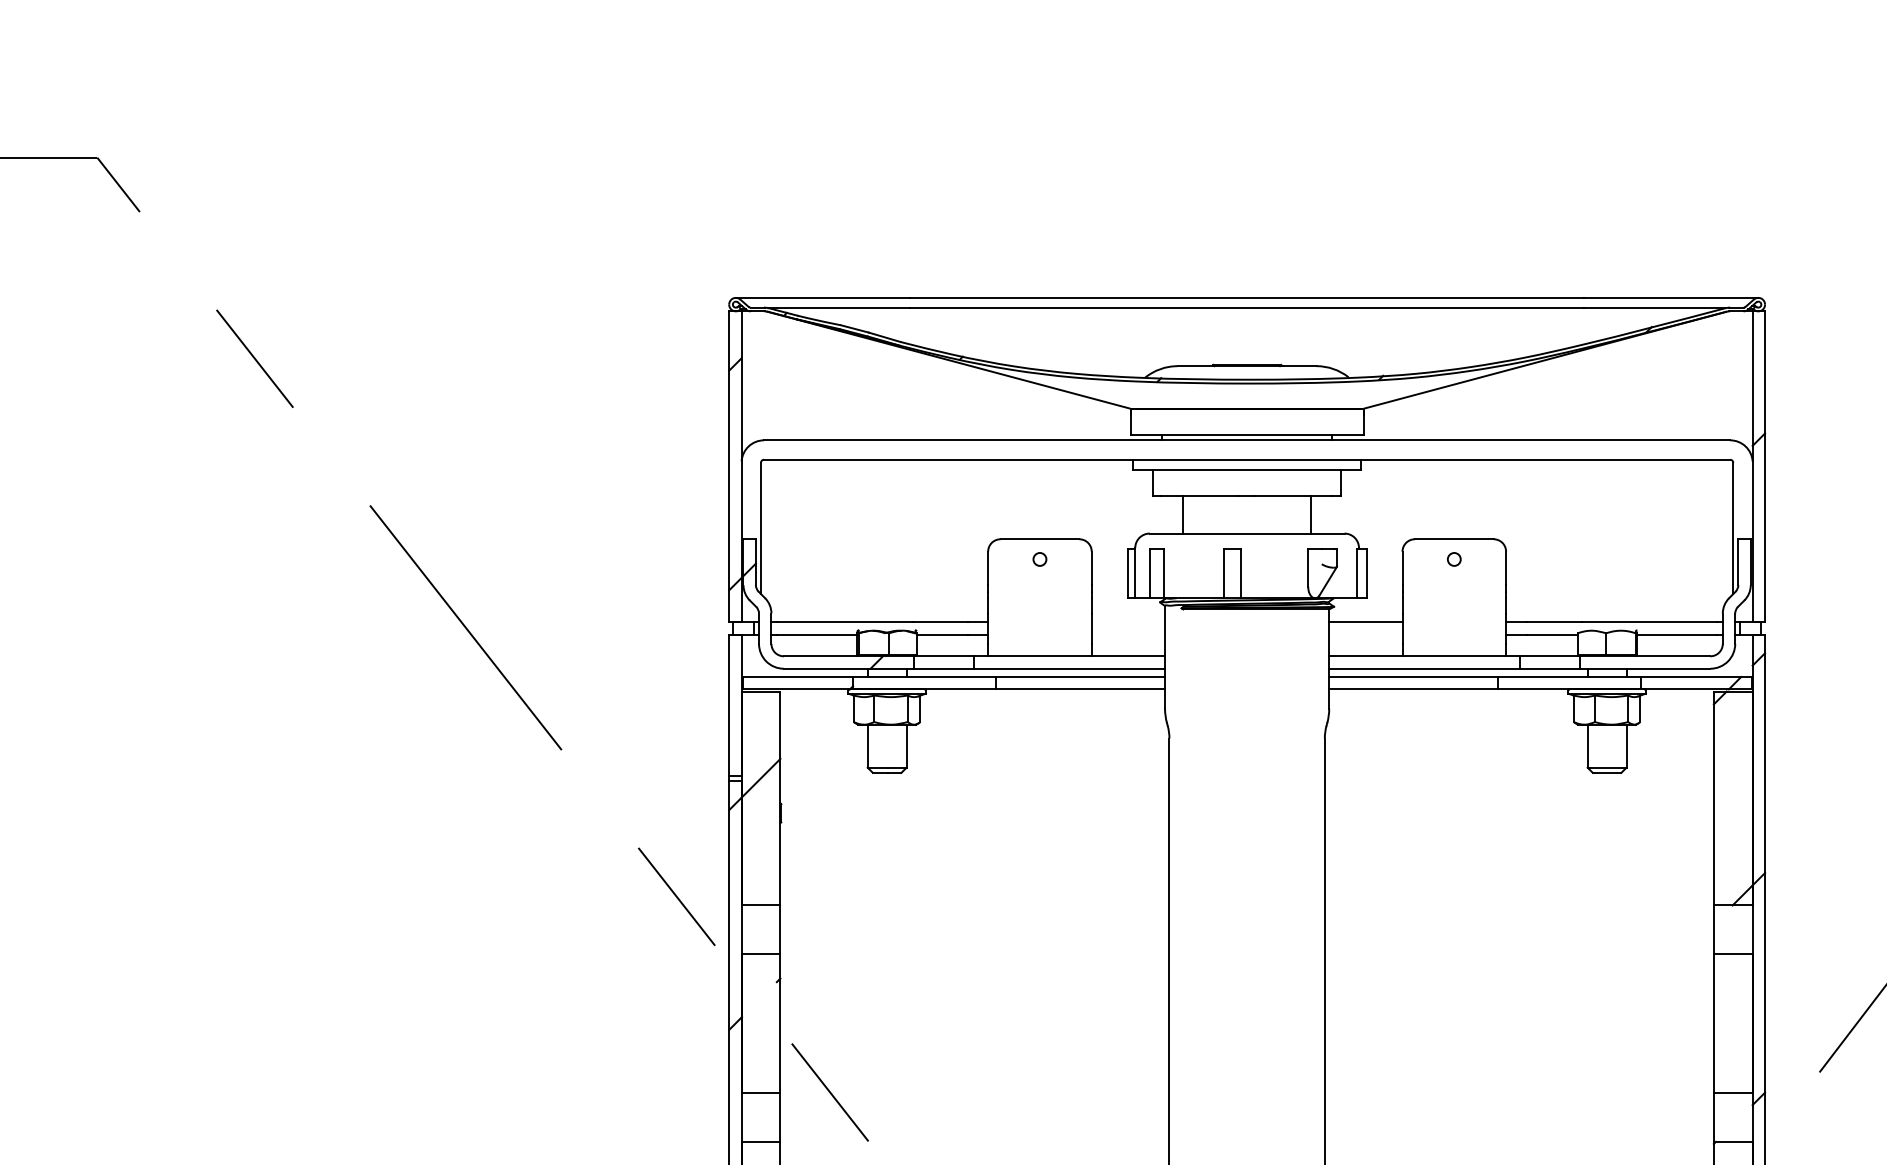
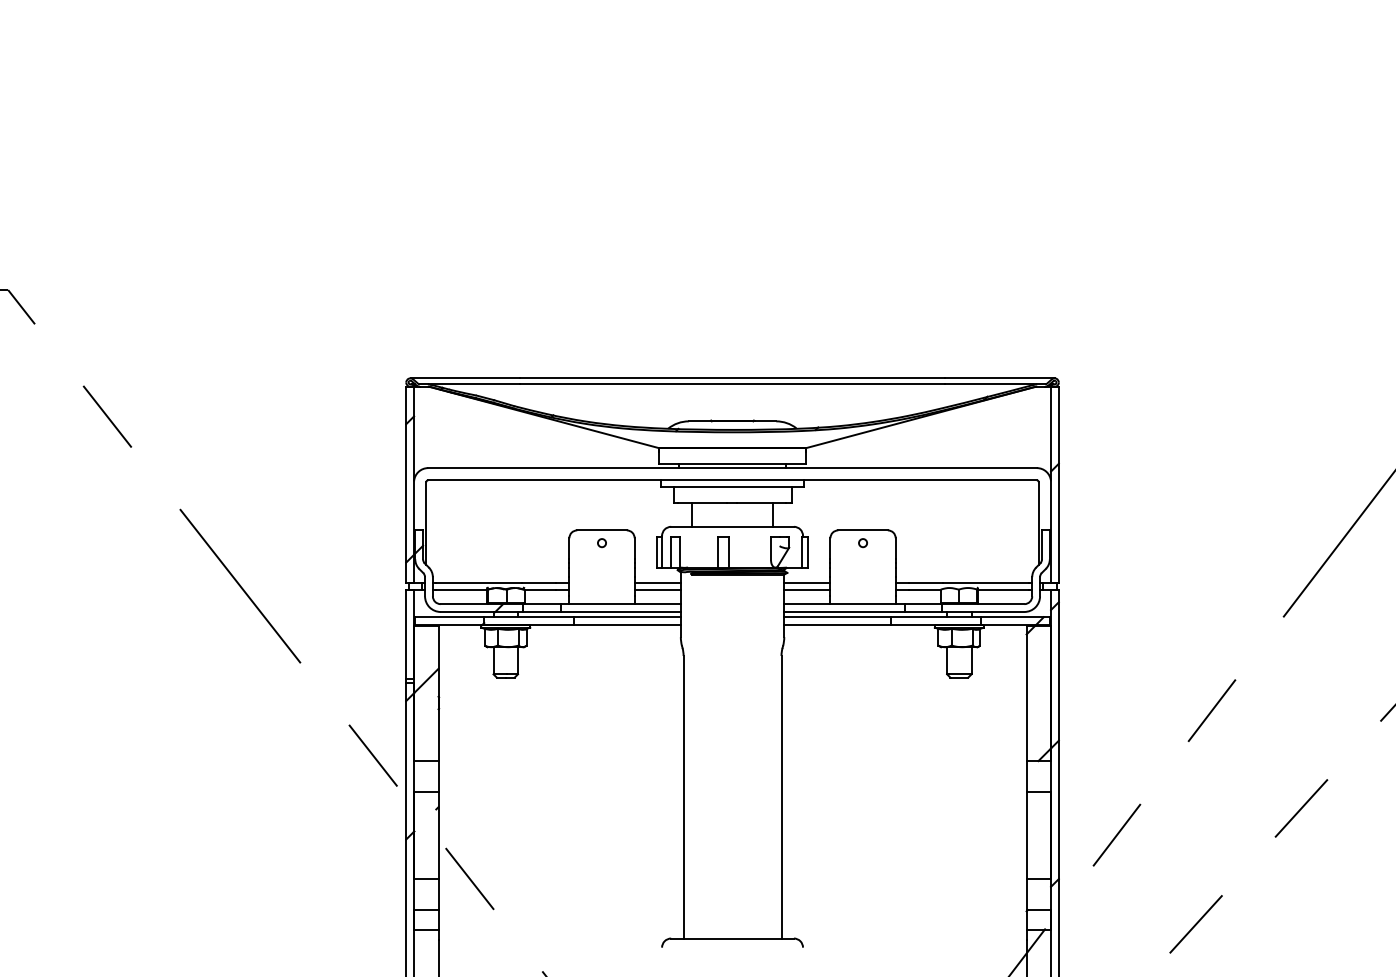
line: (1127, 621) -> (657, 582), added
line: (1127, 634) -> (657, 590), added
line: (1366, 634) -> (807, 590), added

